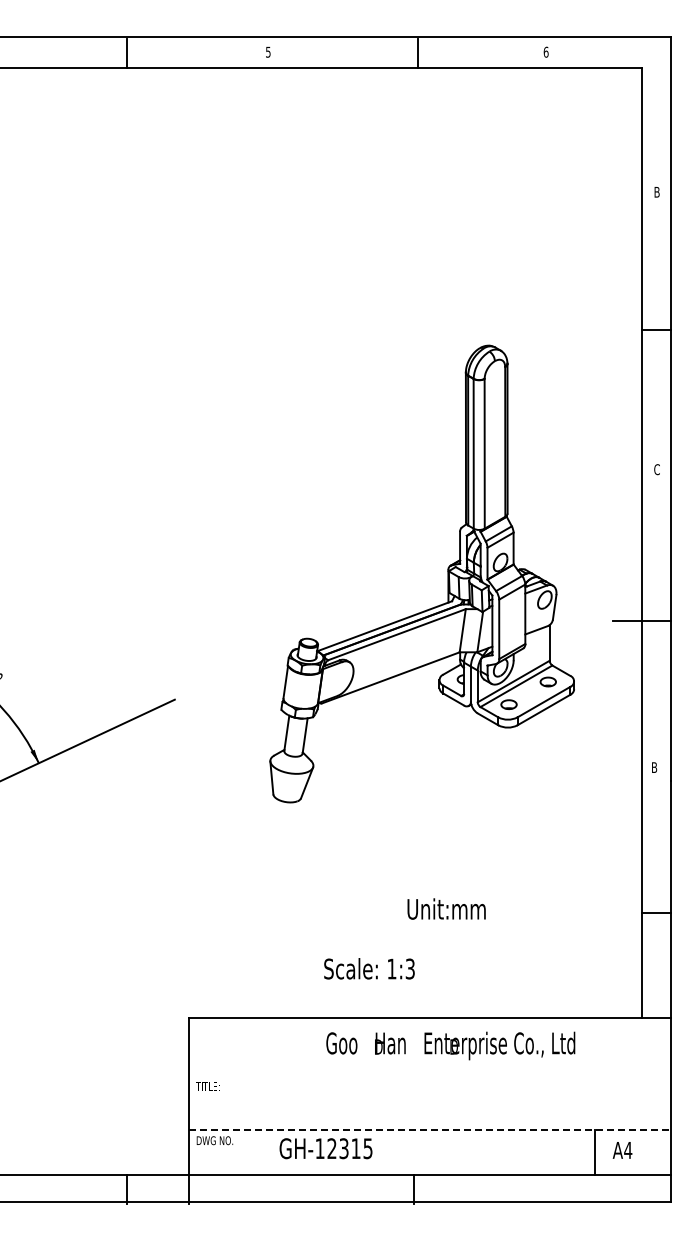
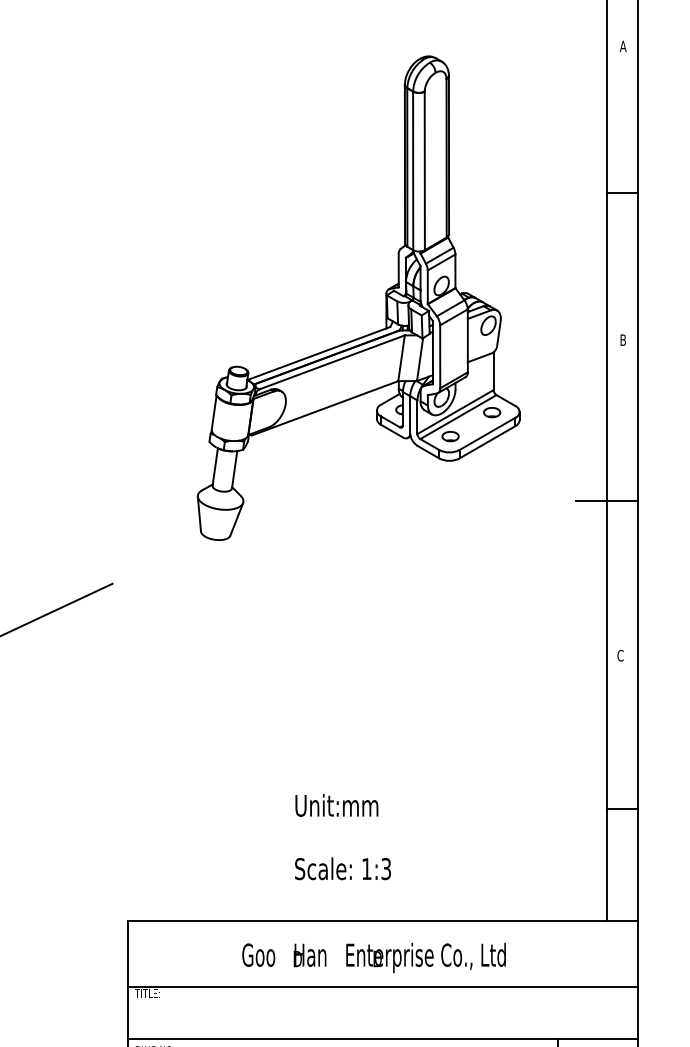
text: (656, 191) -> (622, 45), B -> A
text: (656, 469) -> (622, 340), C -> B
part: (447, 573) -> (385, 297), moved
text: (654, 767) -> (620, 655), B -> C
text: (446, 908) -> (336, 804), moved
text: (369, 968) -> (343, 868), moved
text: (450, 1045) -> (373, 957), moved
line: (430, 1080) -> (383, 987), added
line: (430, 1129) -> (383, 1038), dashed -> solid

